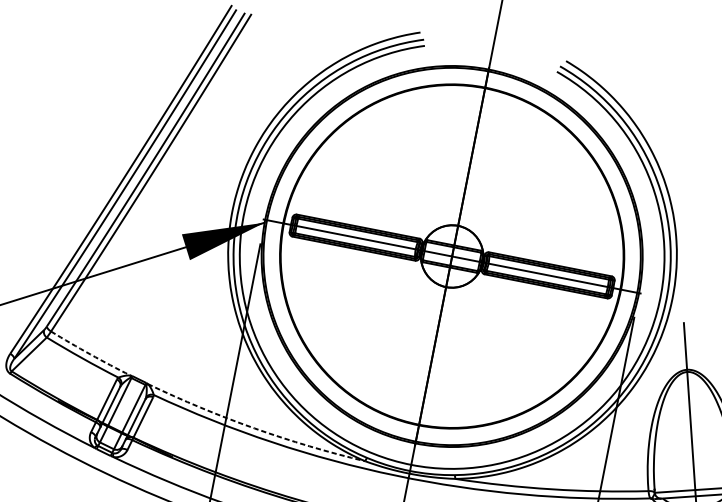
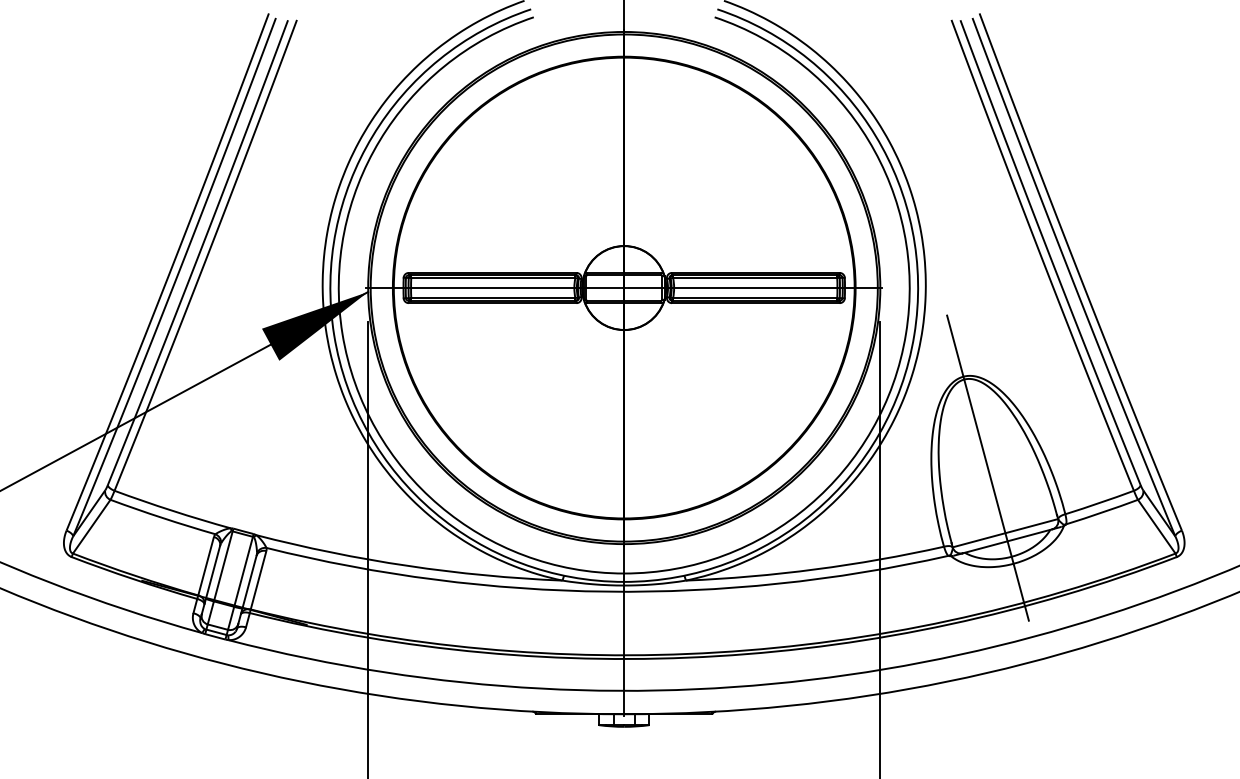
arc: (90, 354) -> (172, 510), dashed -> solid
arc: (254, 428) -> (408, 565), dashed -> solid

